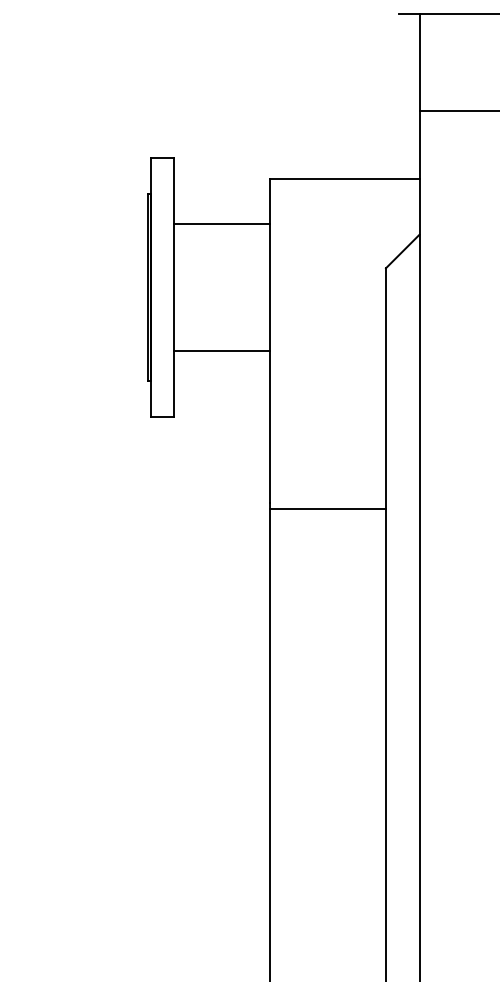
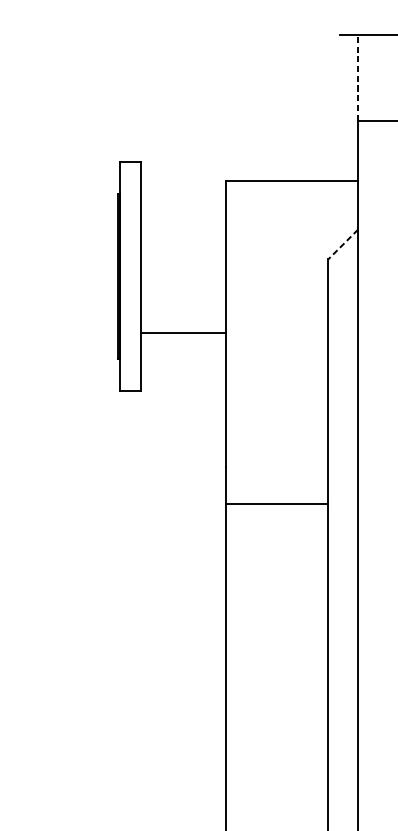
line: (419, 62) -> (358, 77), solid -> dashed
line: (222, 224) -> (184, 220), removed
line: (402, 251) -> (342, 244), solid -> dashed
line: (327, 508) -> (276, 503), moved

